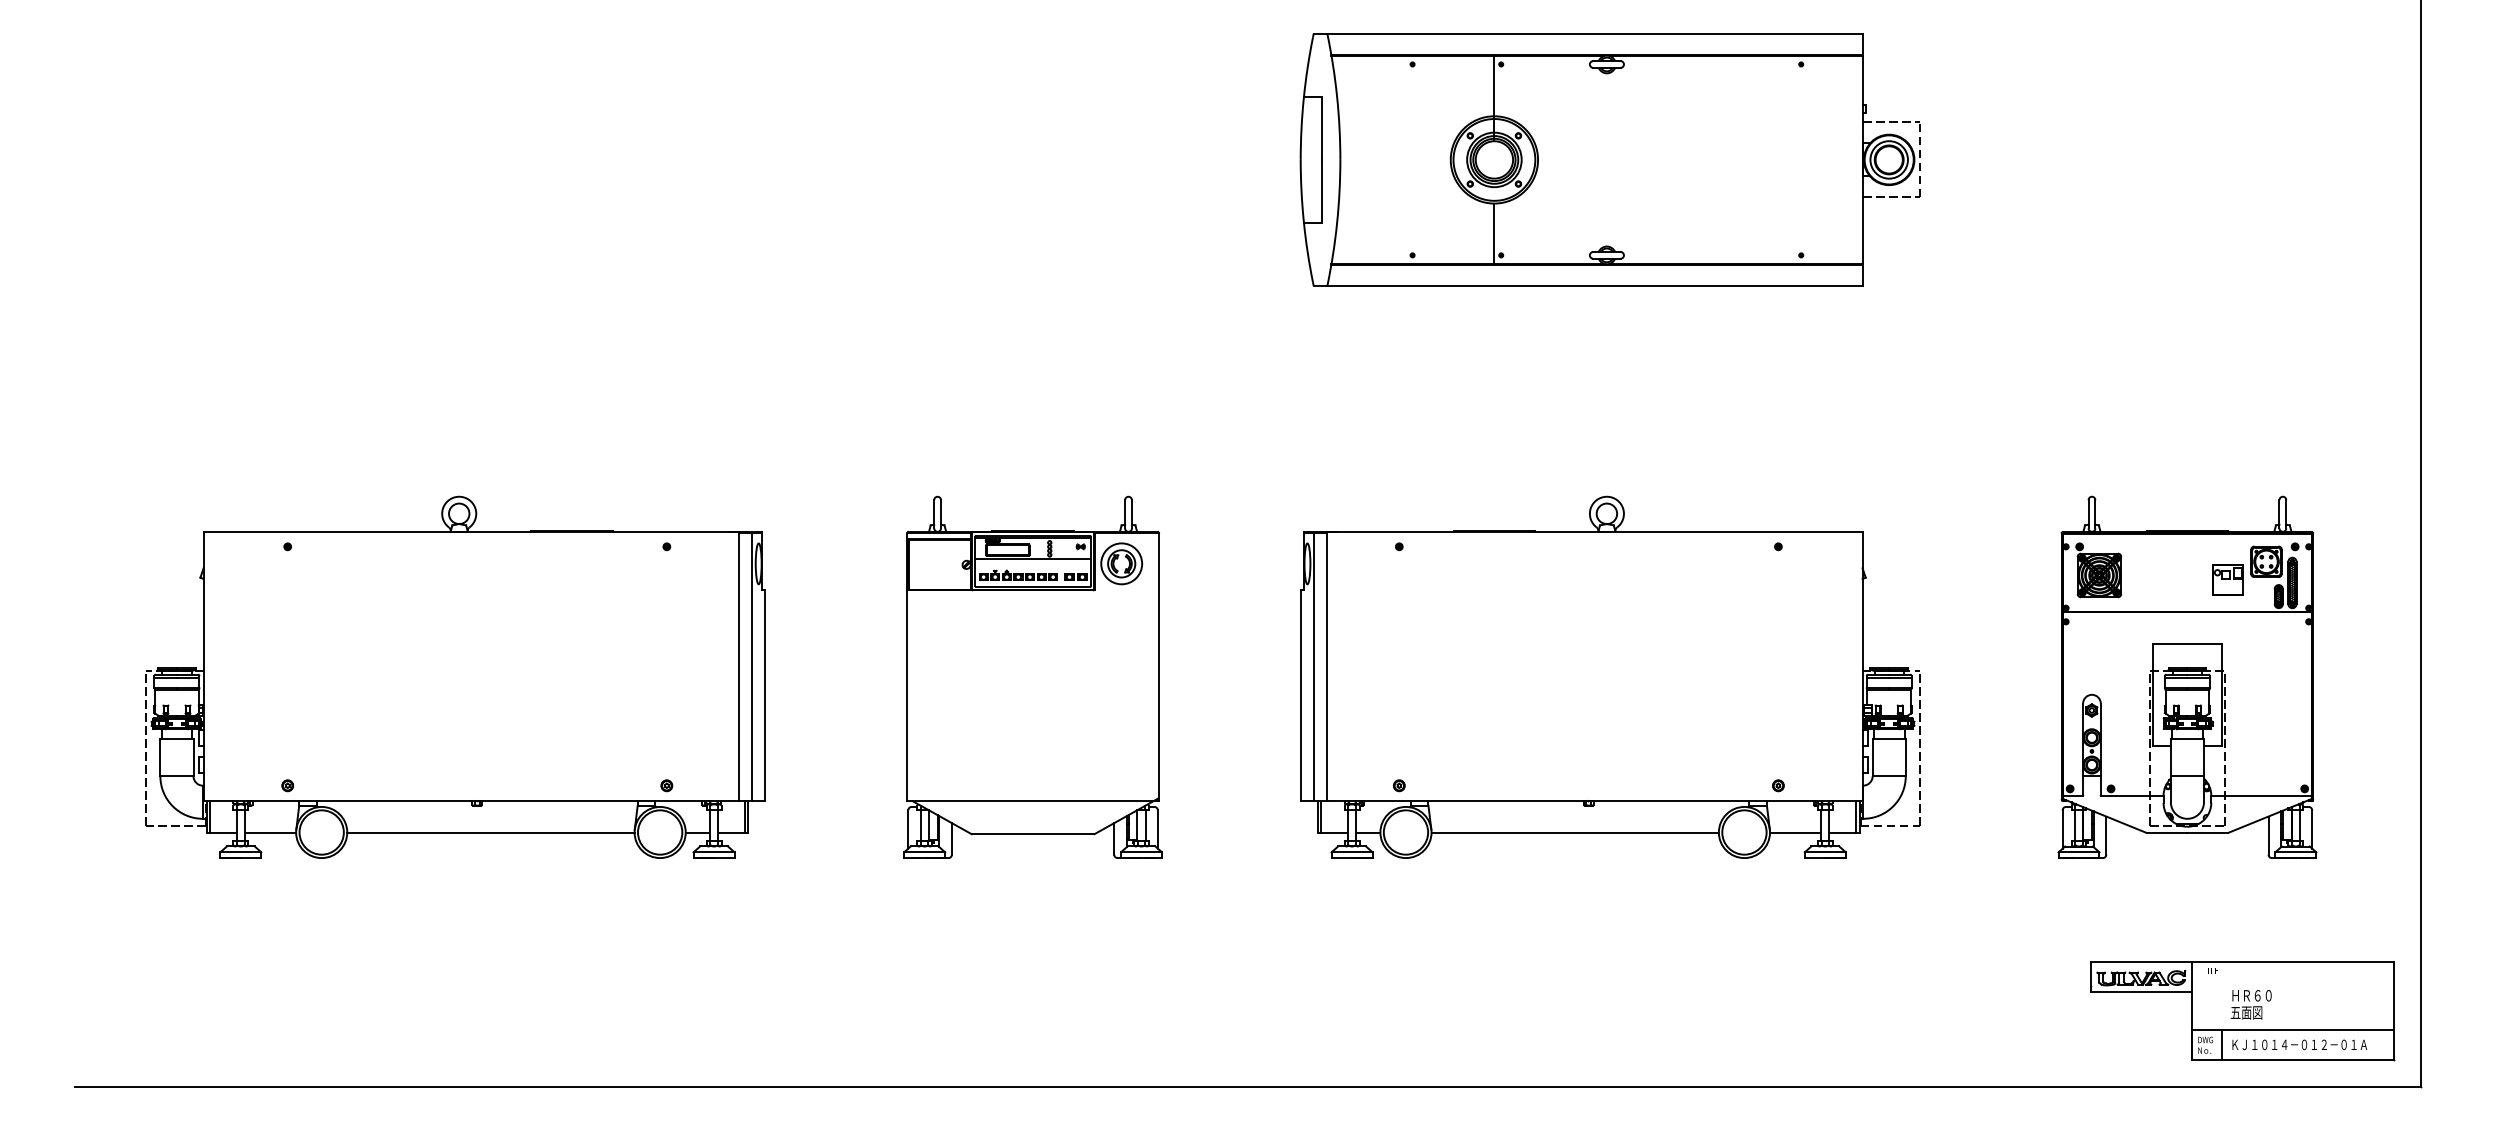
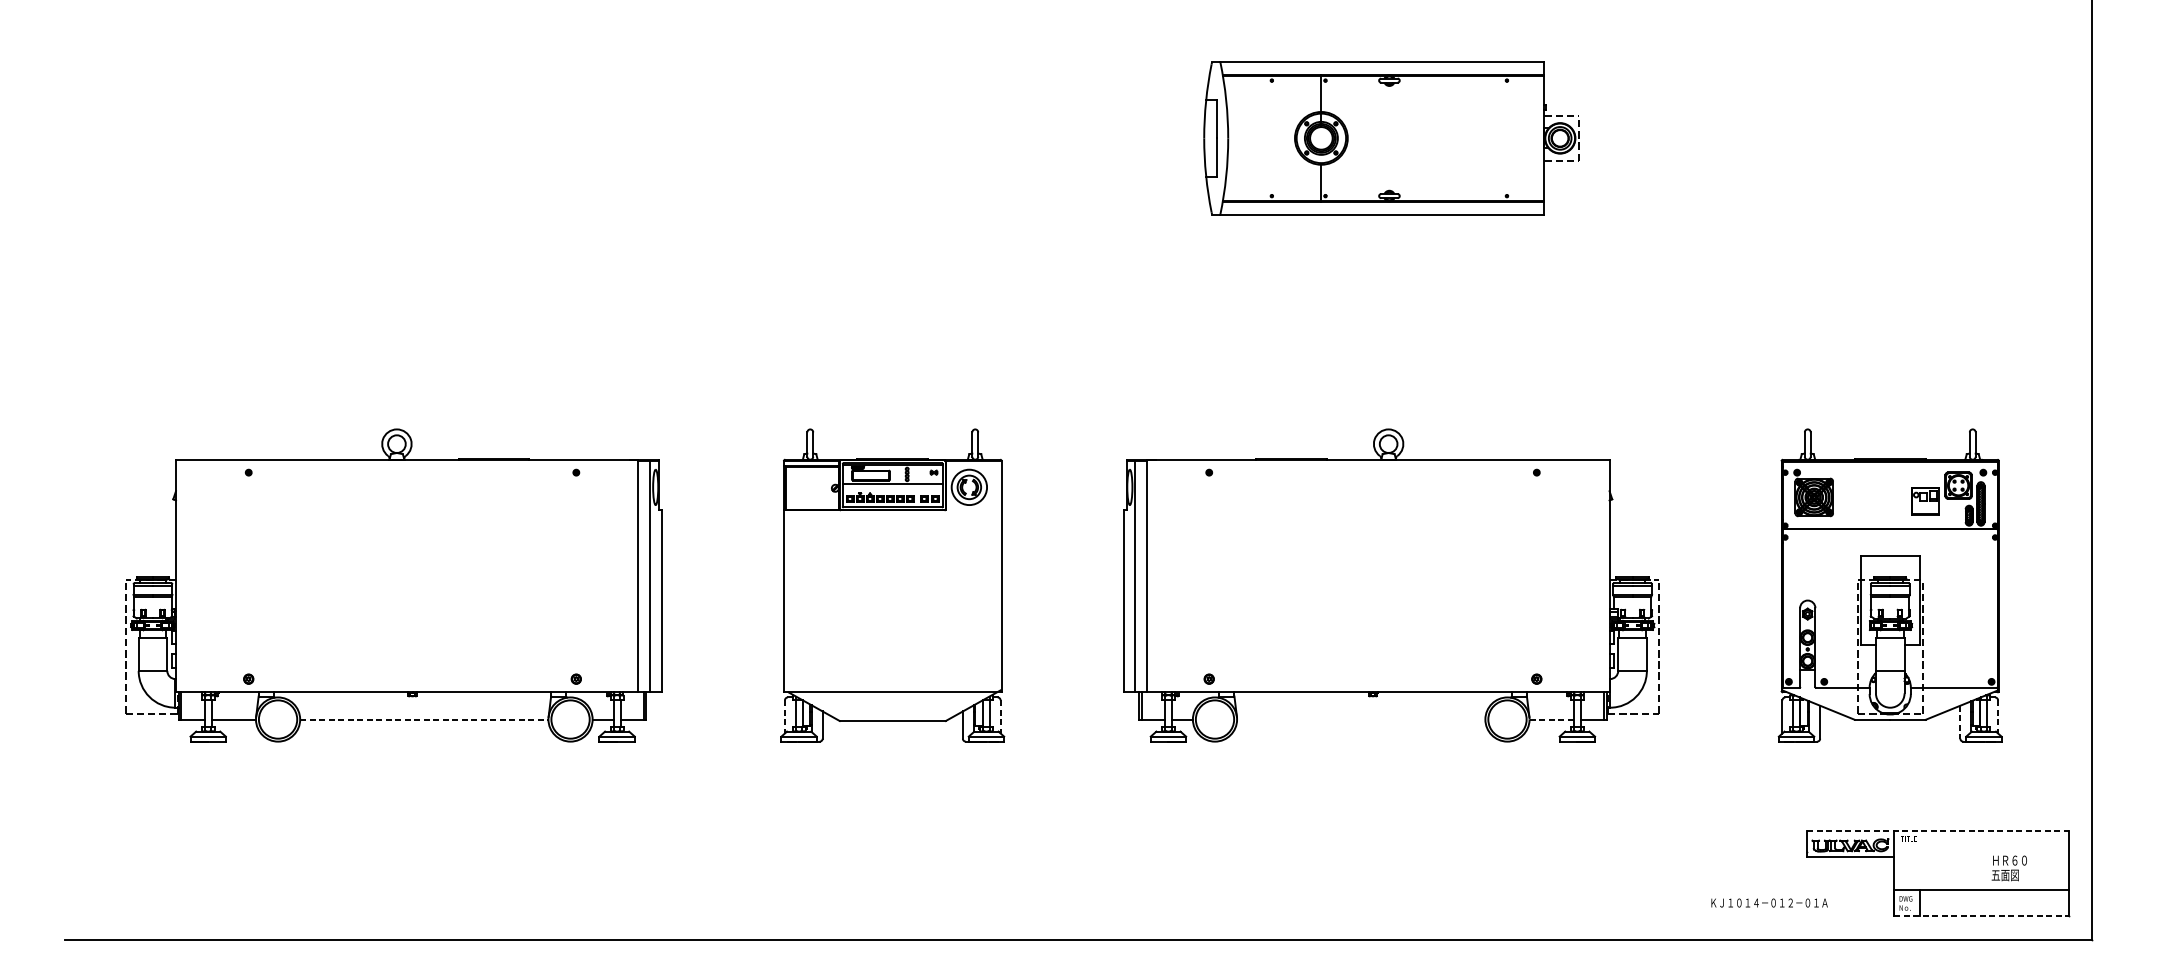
part: (1609, 159) -> (1390, 137), size x0.7
line: (908, 830) -> (785, 717), solid -> dashed
line: (1157, 830) -> (1000, 717), solid -> dashed
line: (2312, 830) -> (1998, 717), solid -> dashed
line: (490, 832) -> (423, 719), solid -> dashed
line: (1574, 832) -> (1360, 719), removed
line: (1795, 832) -> (1551, 719), solid -> dashed
line: (2268, 836) -> (1960, 722), solid -> dashed
line: (2242, 961) -> (1937, 831), solid -> dashed
text: (2250, 1004) -> (2008, 868), moved
text: (2299, 1044) -> (1769, 902), moved
line: (2292, 1059) -> (1981, 915), solid -> dashed

